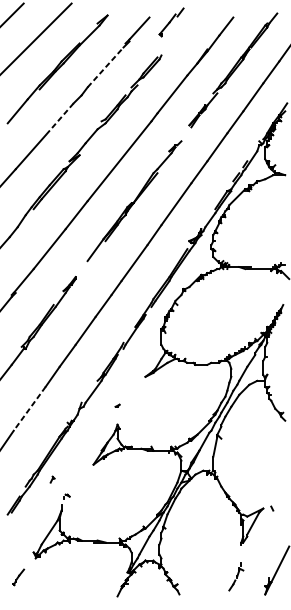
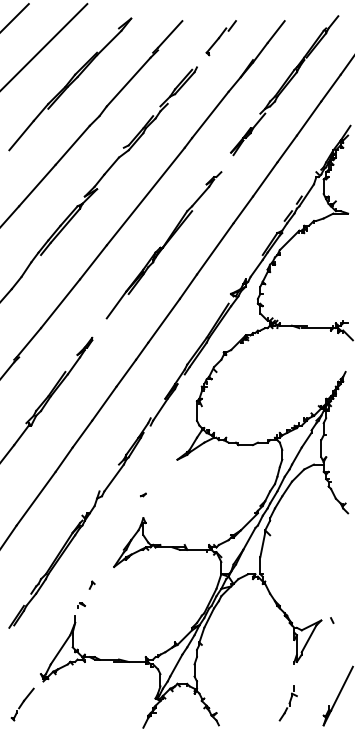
part: (170, 22) -> (220, 38), moved
line: (105, 67) -> (128, 82), dashed -> solid
line: (59, 119) -> (72, 145), dashed -> solid
line: (29, 409) -> (35, 499), dashed -> solid
part: (52, 479) -> (91, 584), moved
part: (18, 577) -> (22, 704), size x1.67

